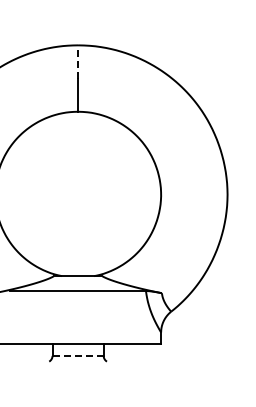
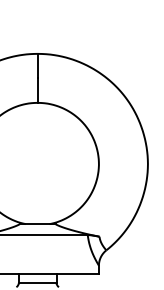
line: (78, 61) -> (37, 65), dashed -> solid
line: (78, 355) -> (37, 282), dashed -> solid

